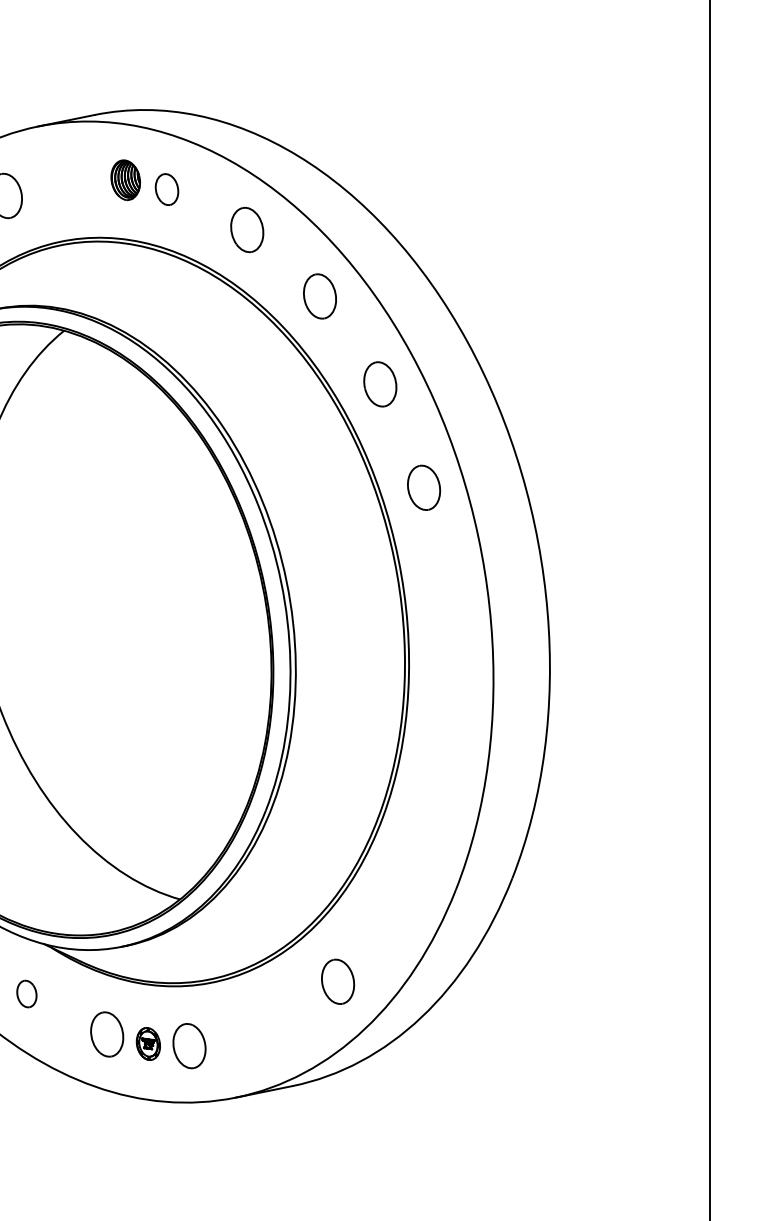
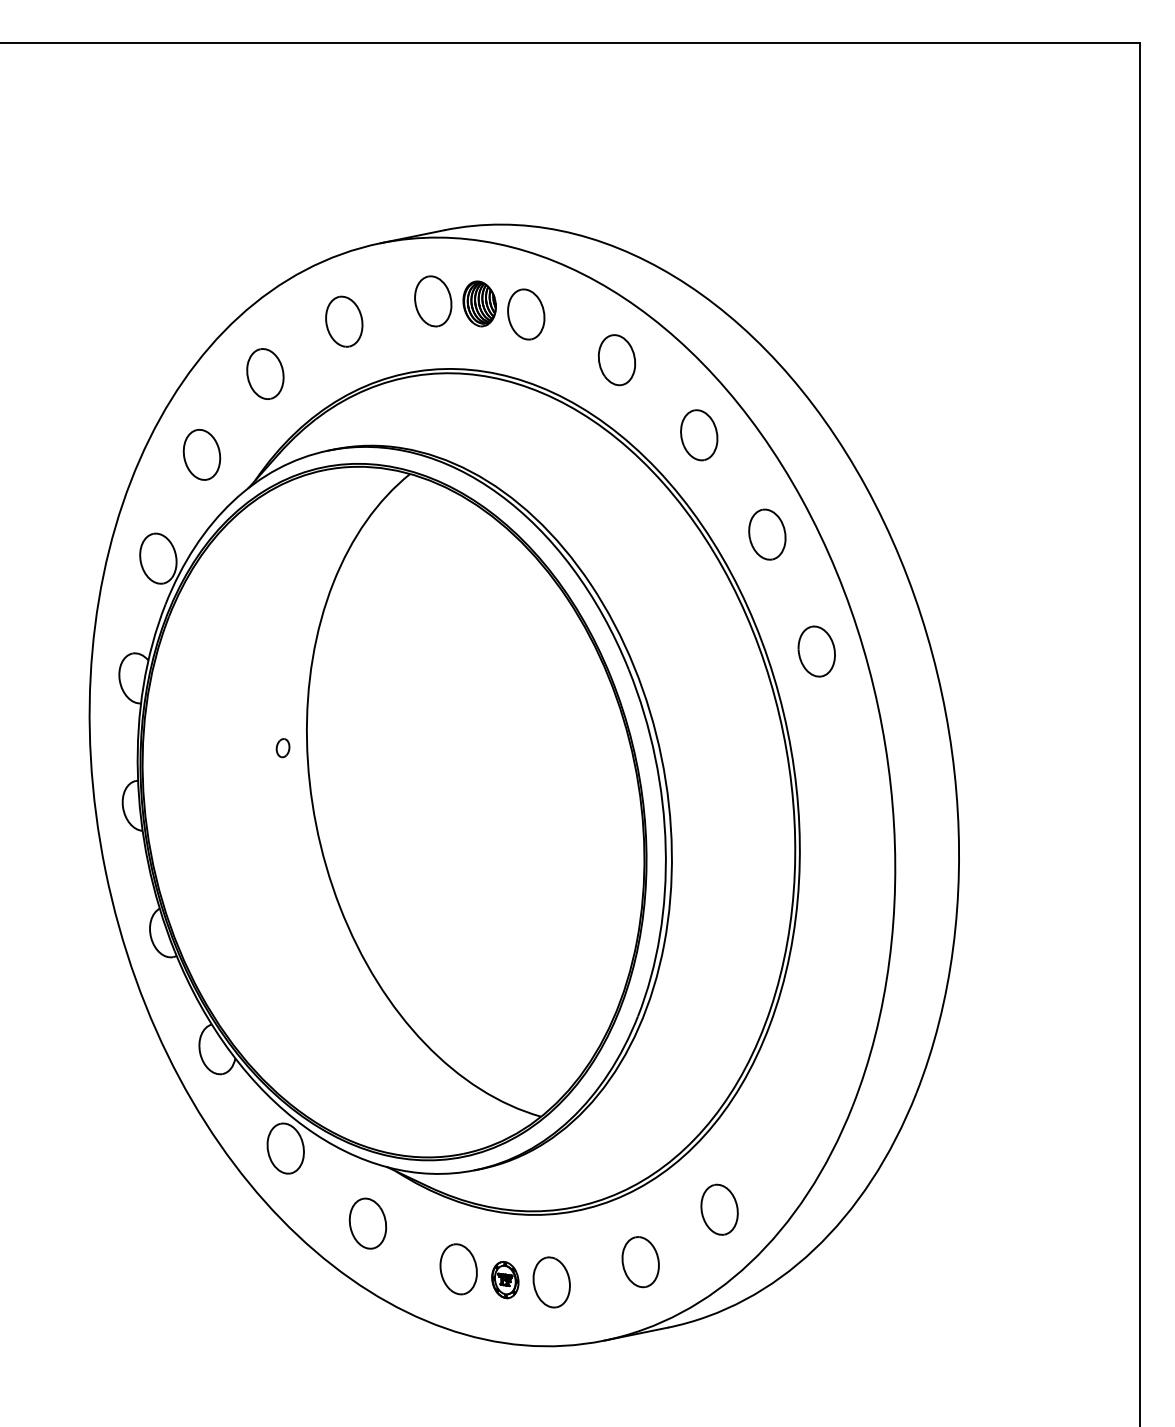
part: (84, 178) -> (433, 301), added
part: (167, 189) -> (526, 314), size x1.43
part: (26, 993) -> (367, 1223), size x1.67
part: (268, 1028) -> (640, 1262), added

